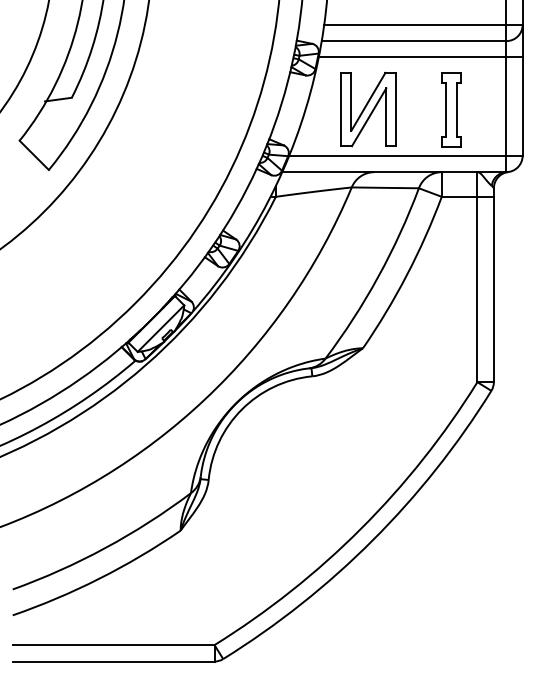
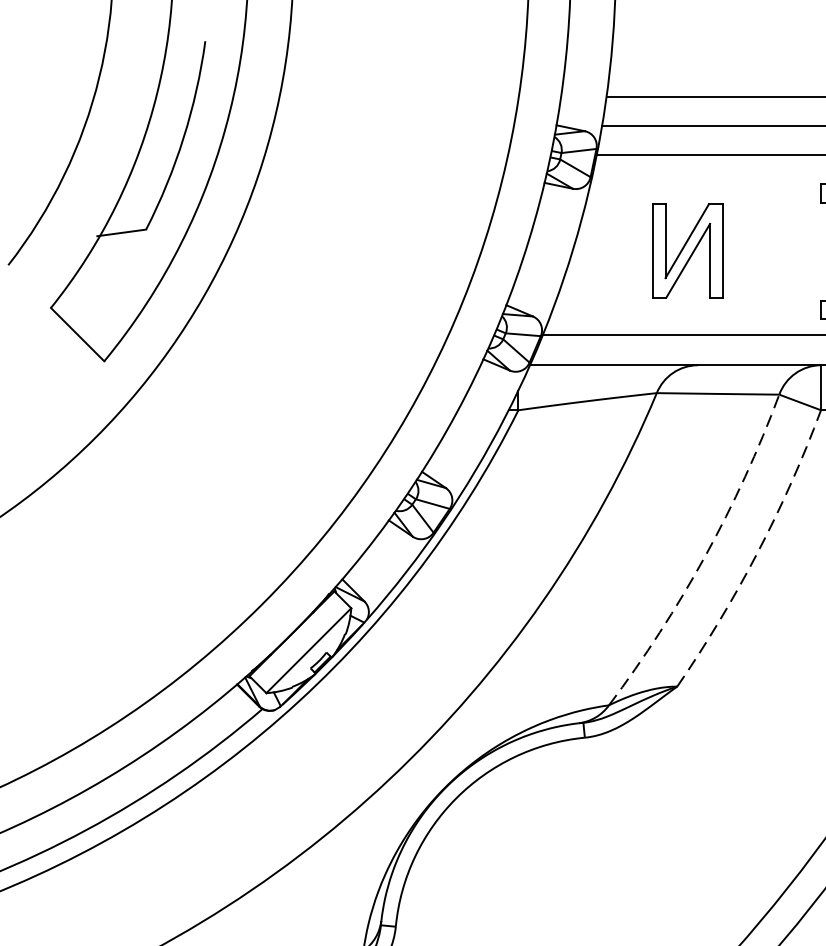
part: (368, 109) -> (687, 250), size x0.7
arc: (407, 274) -> (758, 551), solid -> dashed
arc: (378, 276) -> (705, 555), solid -> dashed

